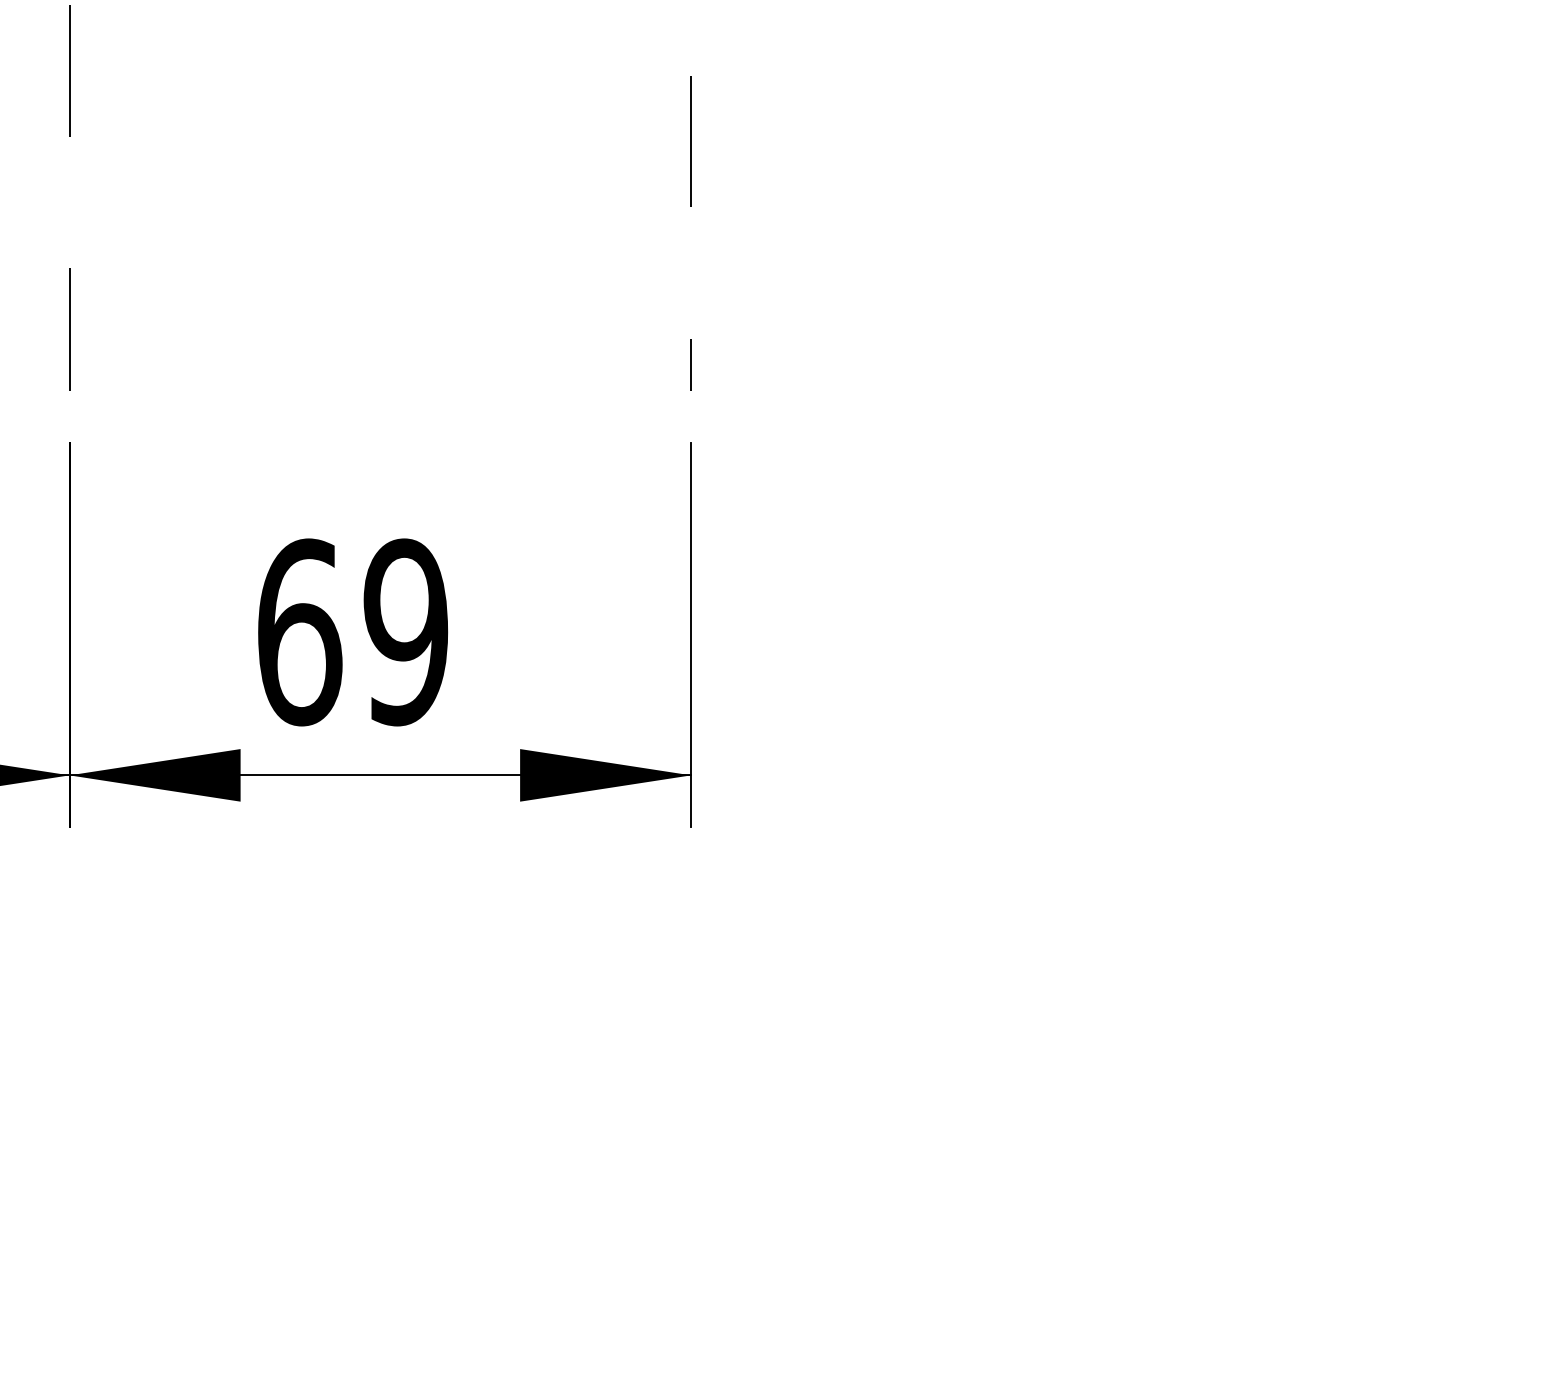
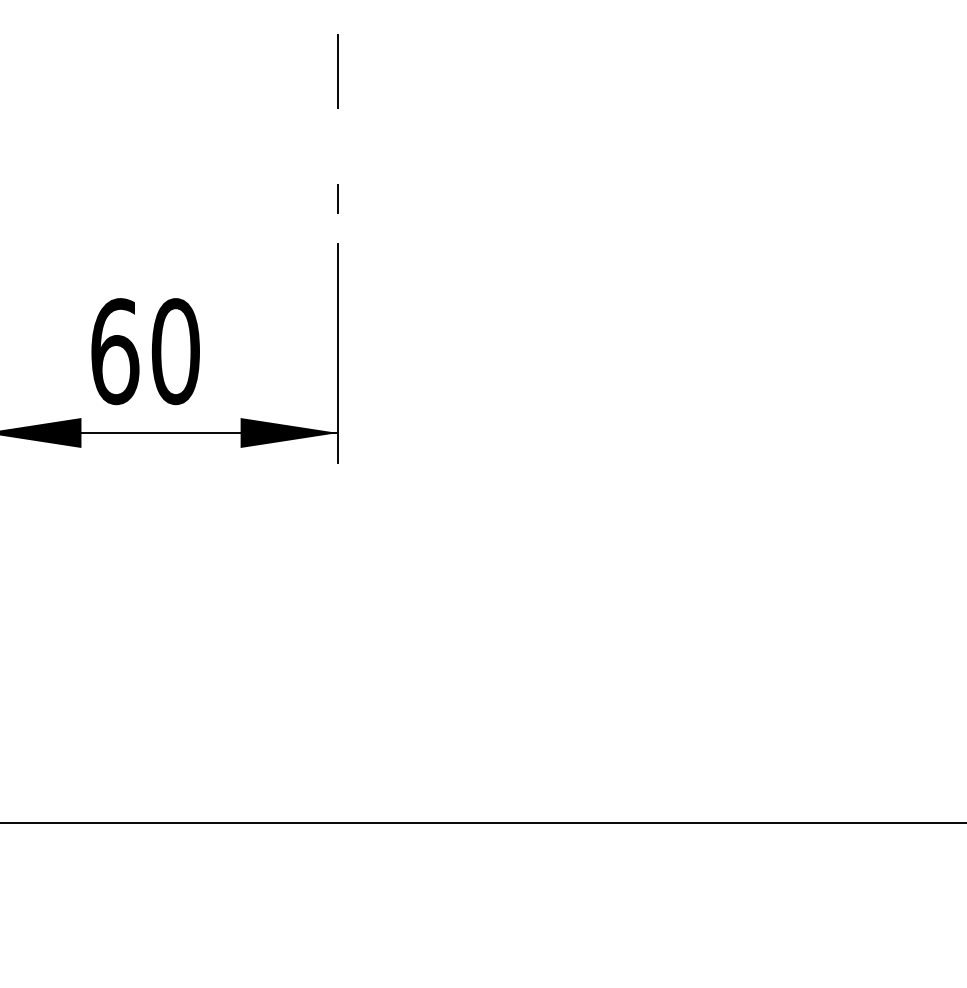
text: (405, 632) -> (175, 351), 69 -> 60

